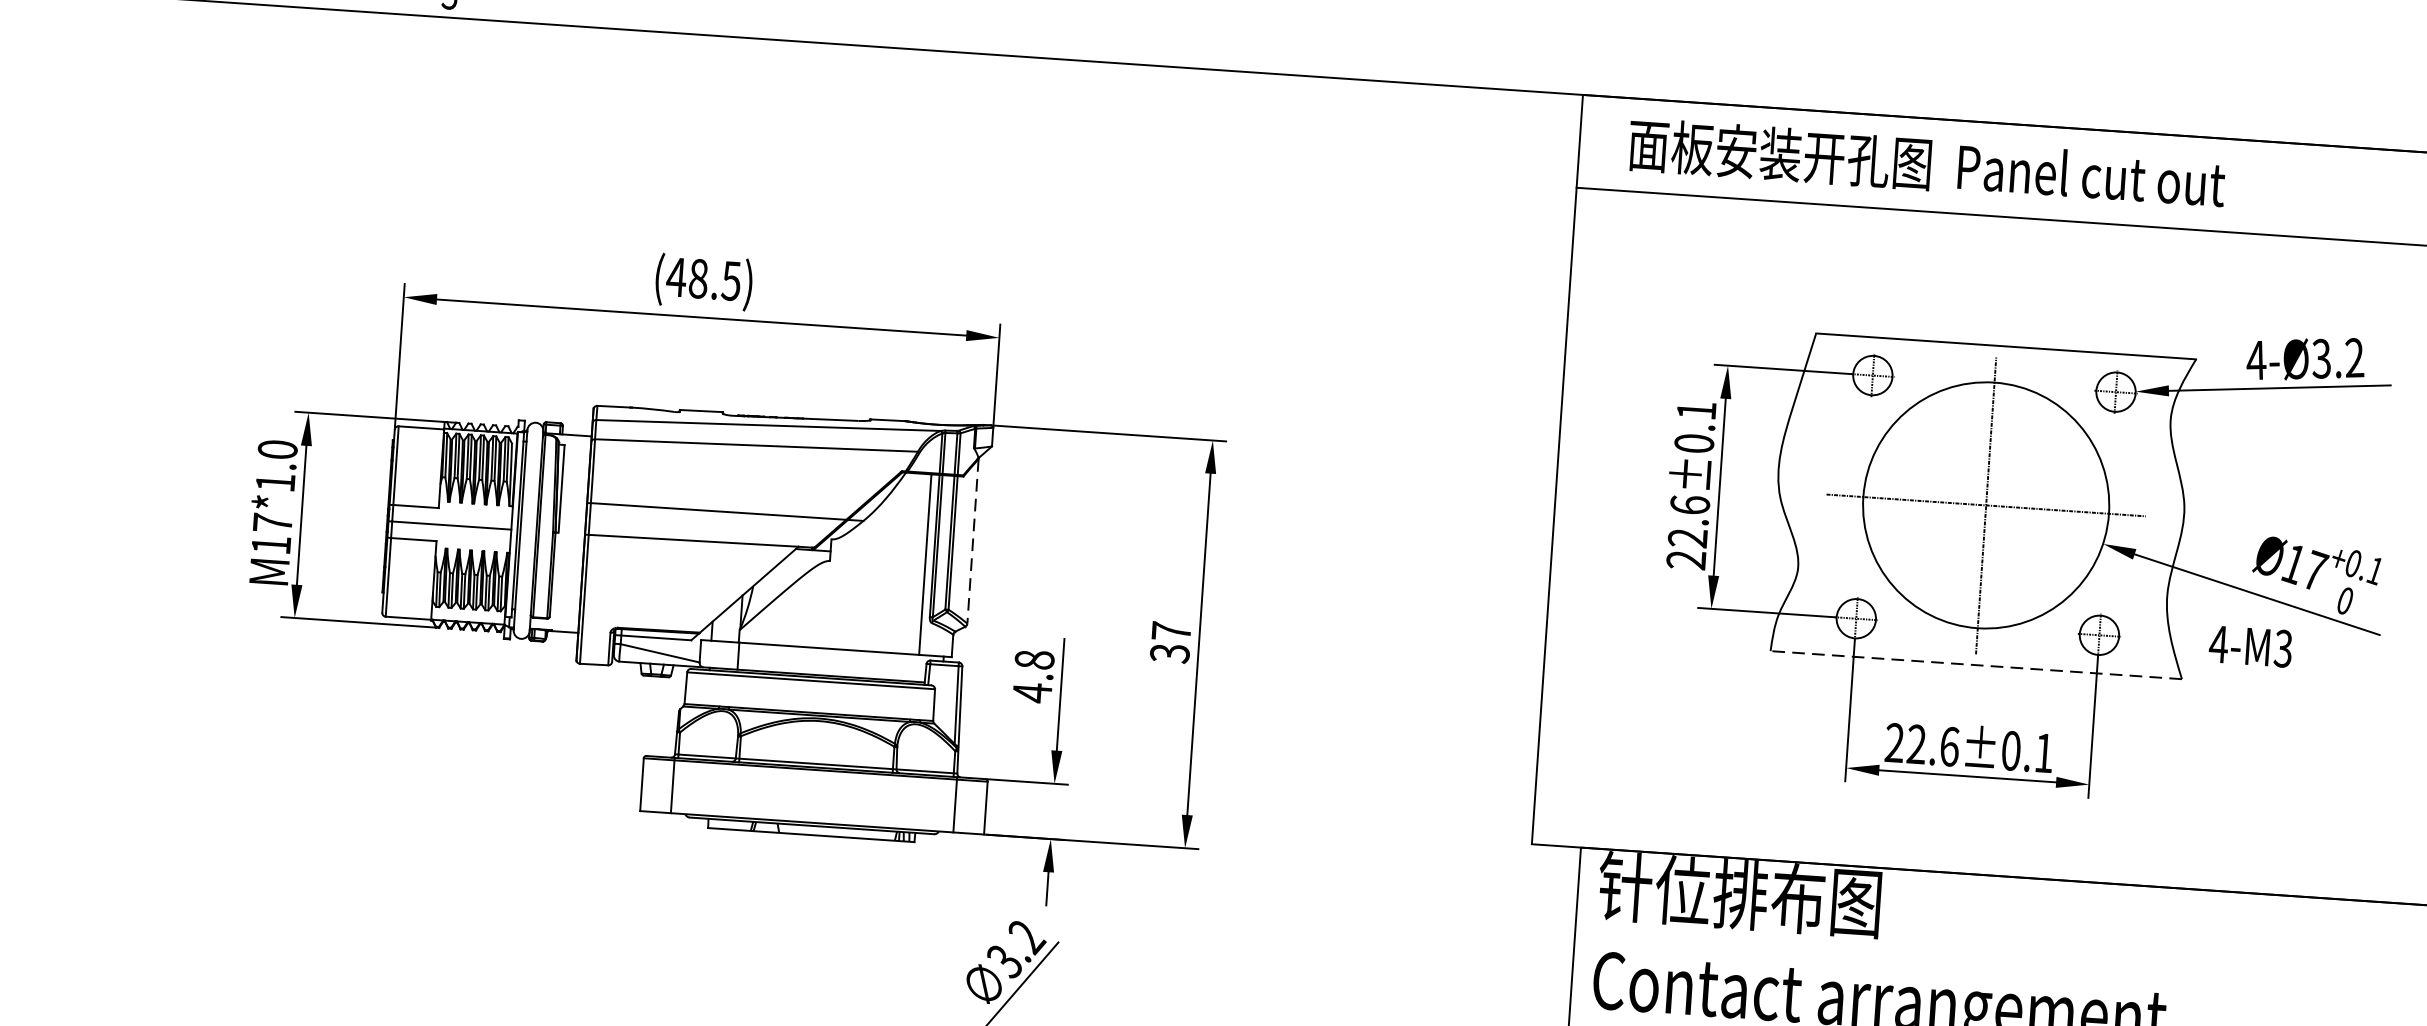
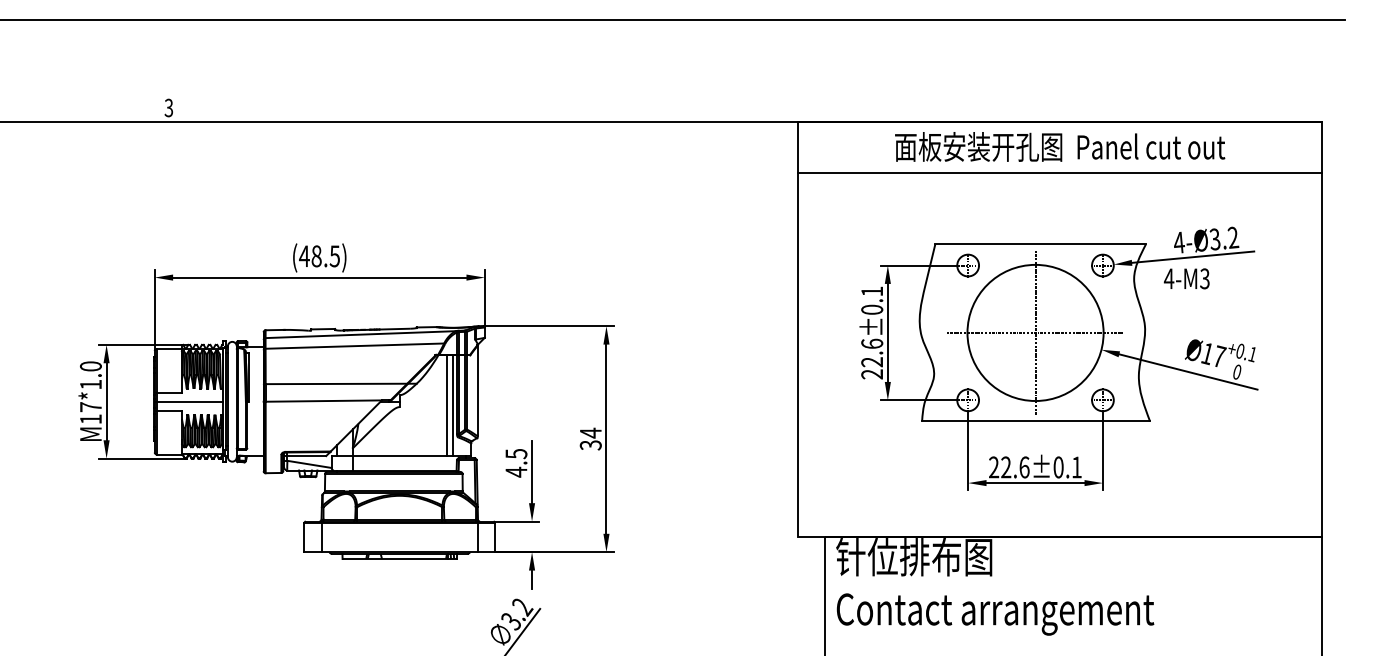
text: (1927, 163) -> (1060, 146), moved
line: (972, 540) -> (477, 390), dashed -> solid
line: (916, 564) -> (447, 405), added
text: (1170, 630) -> (590, 432), 37 -> 34
text: (2250, 645) -> (1186, 278), moved
text: (1034, 659) -> (516, 453), 4.8 -> 4.5
line: (1977, 665) -> (1036, 421), dashed -> solid

